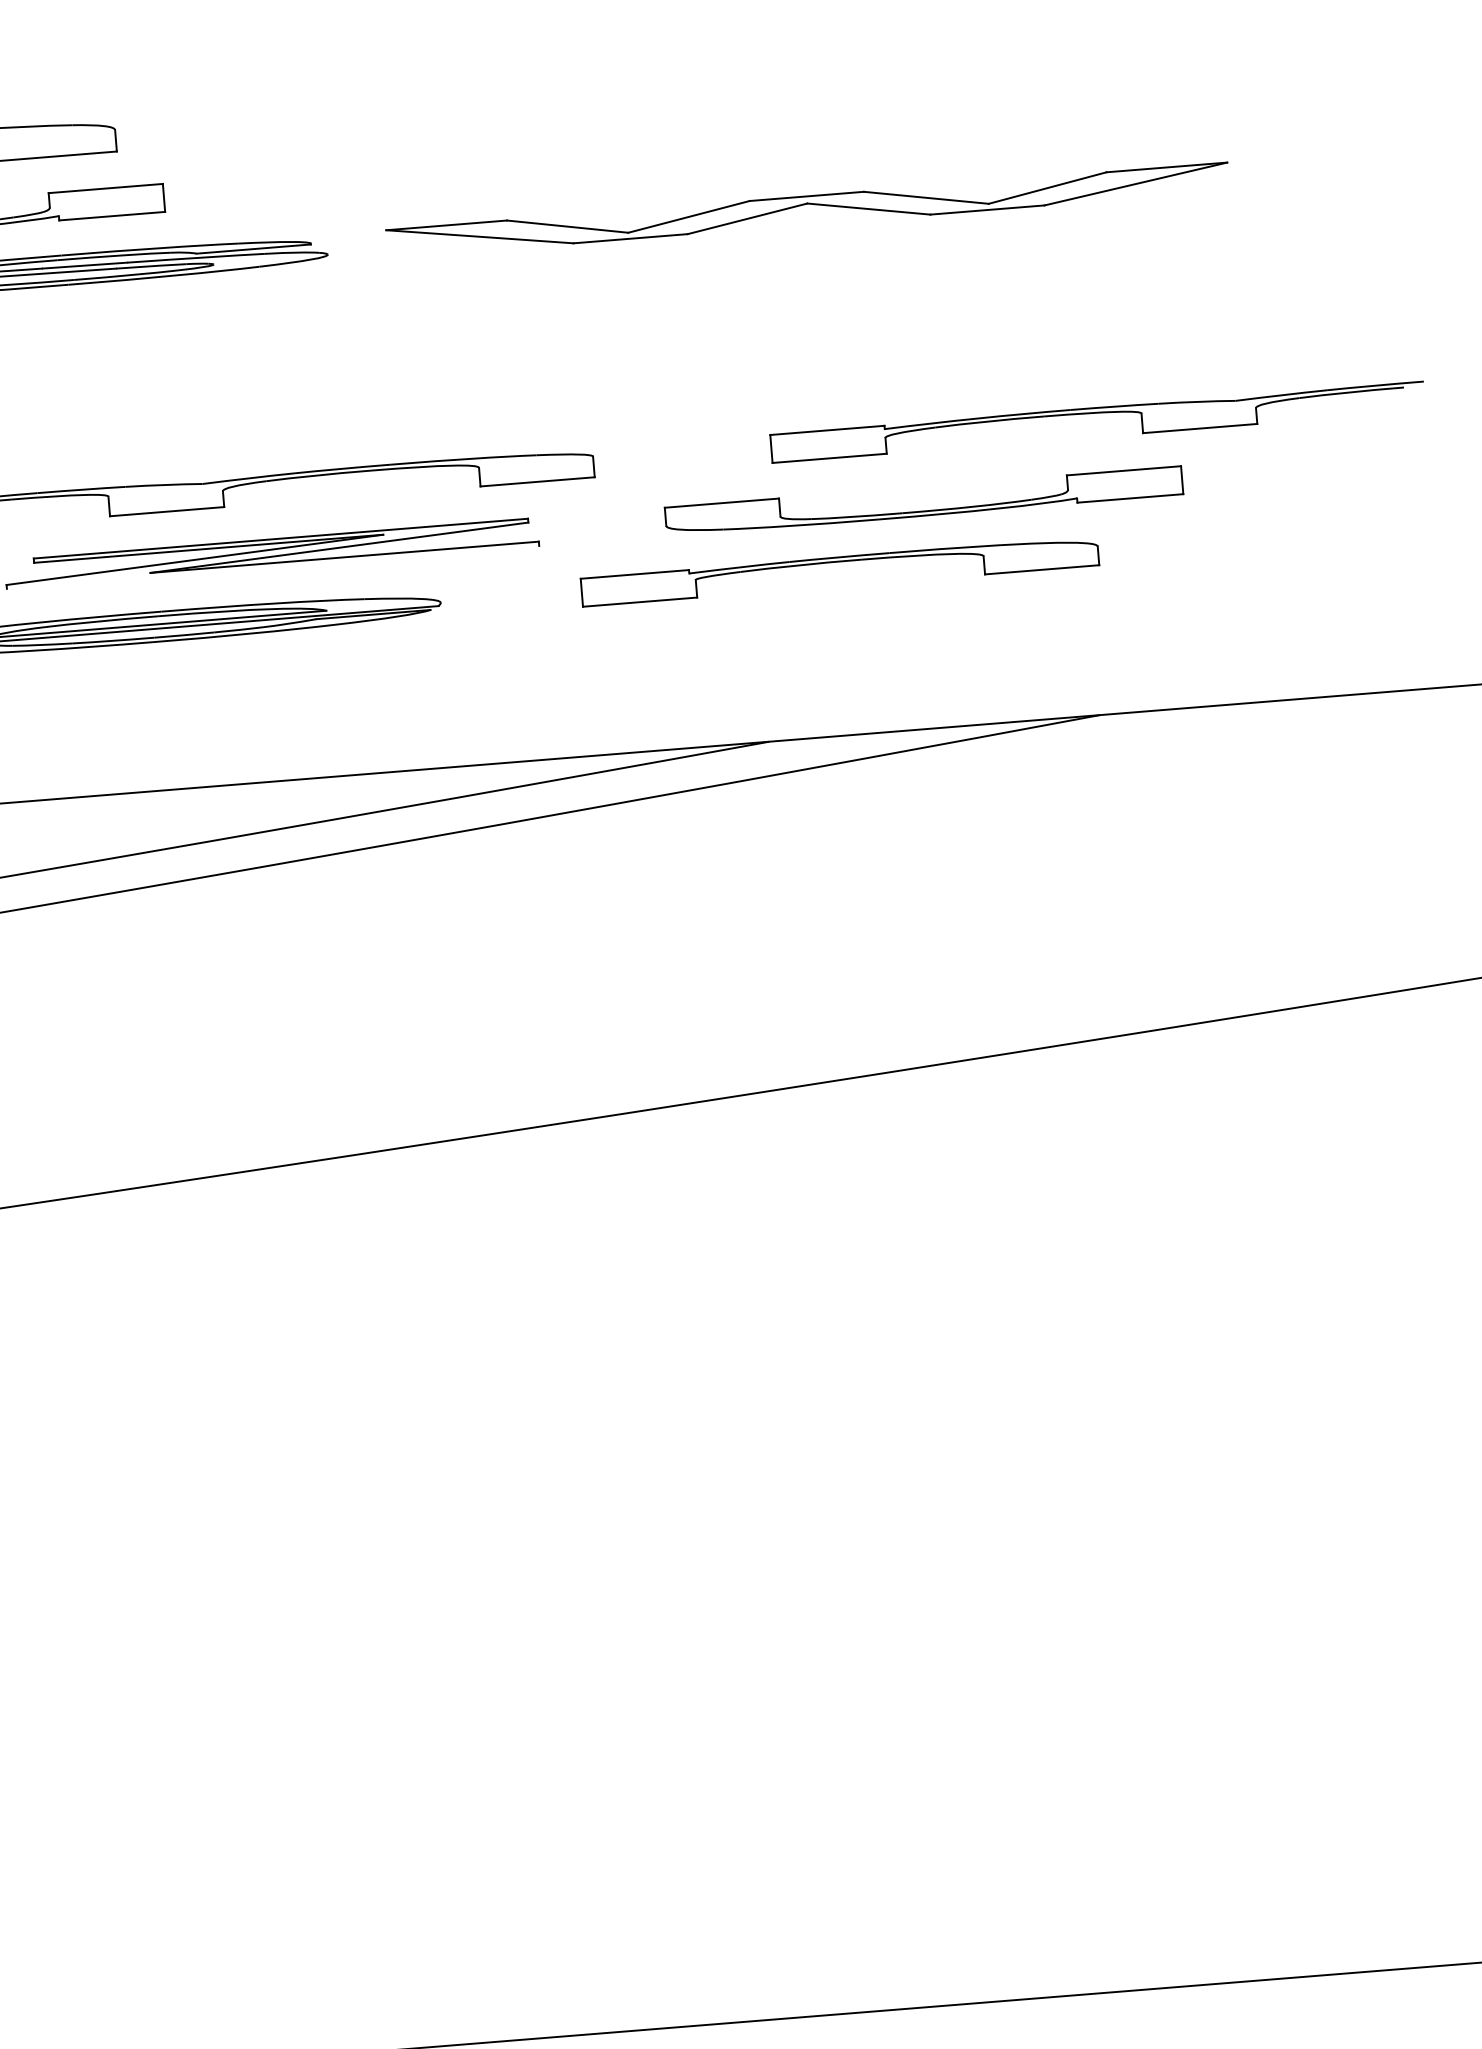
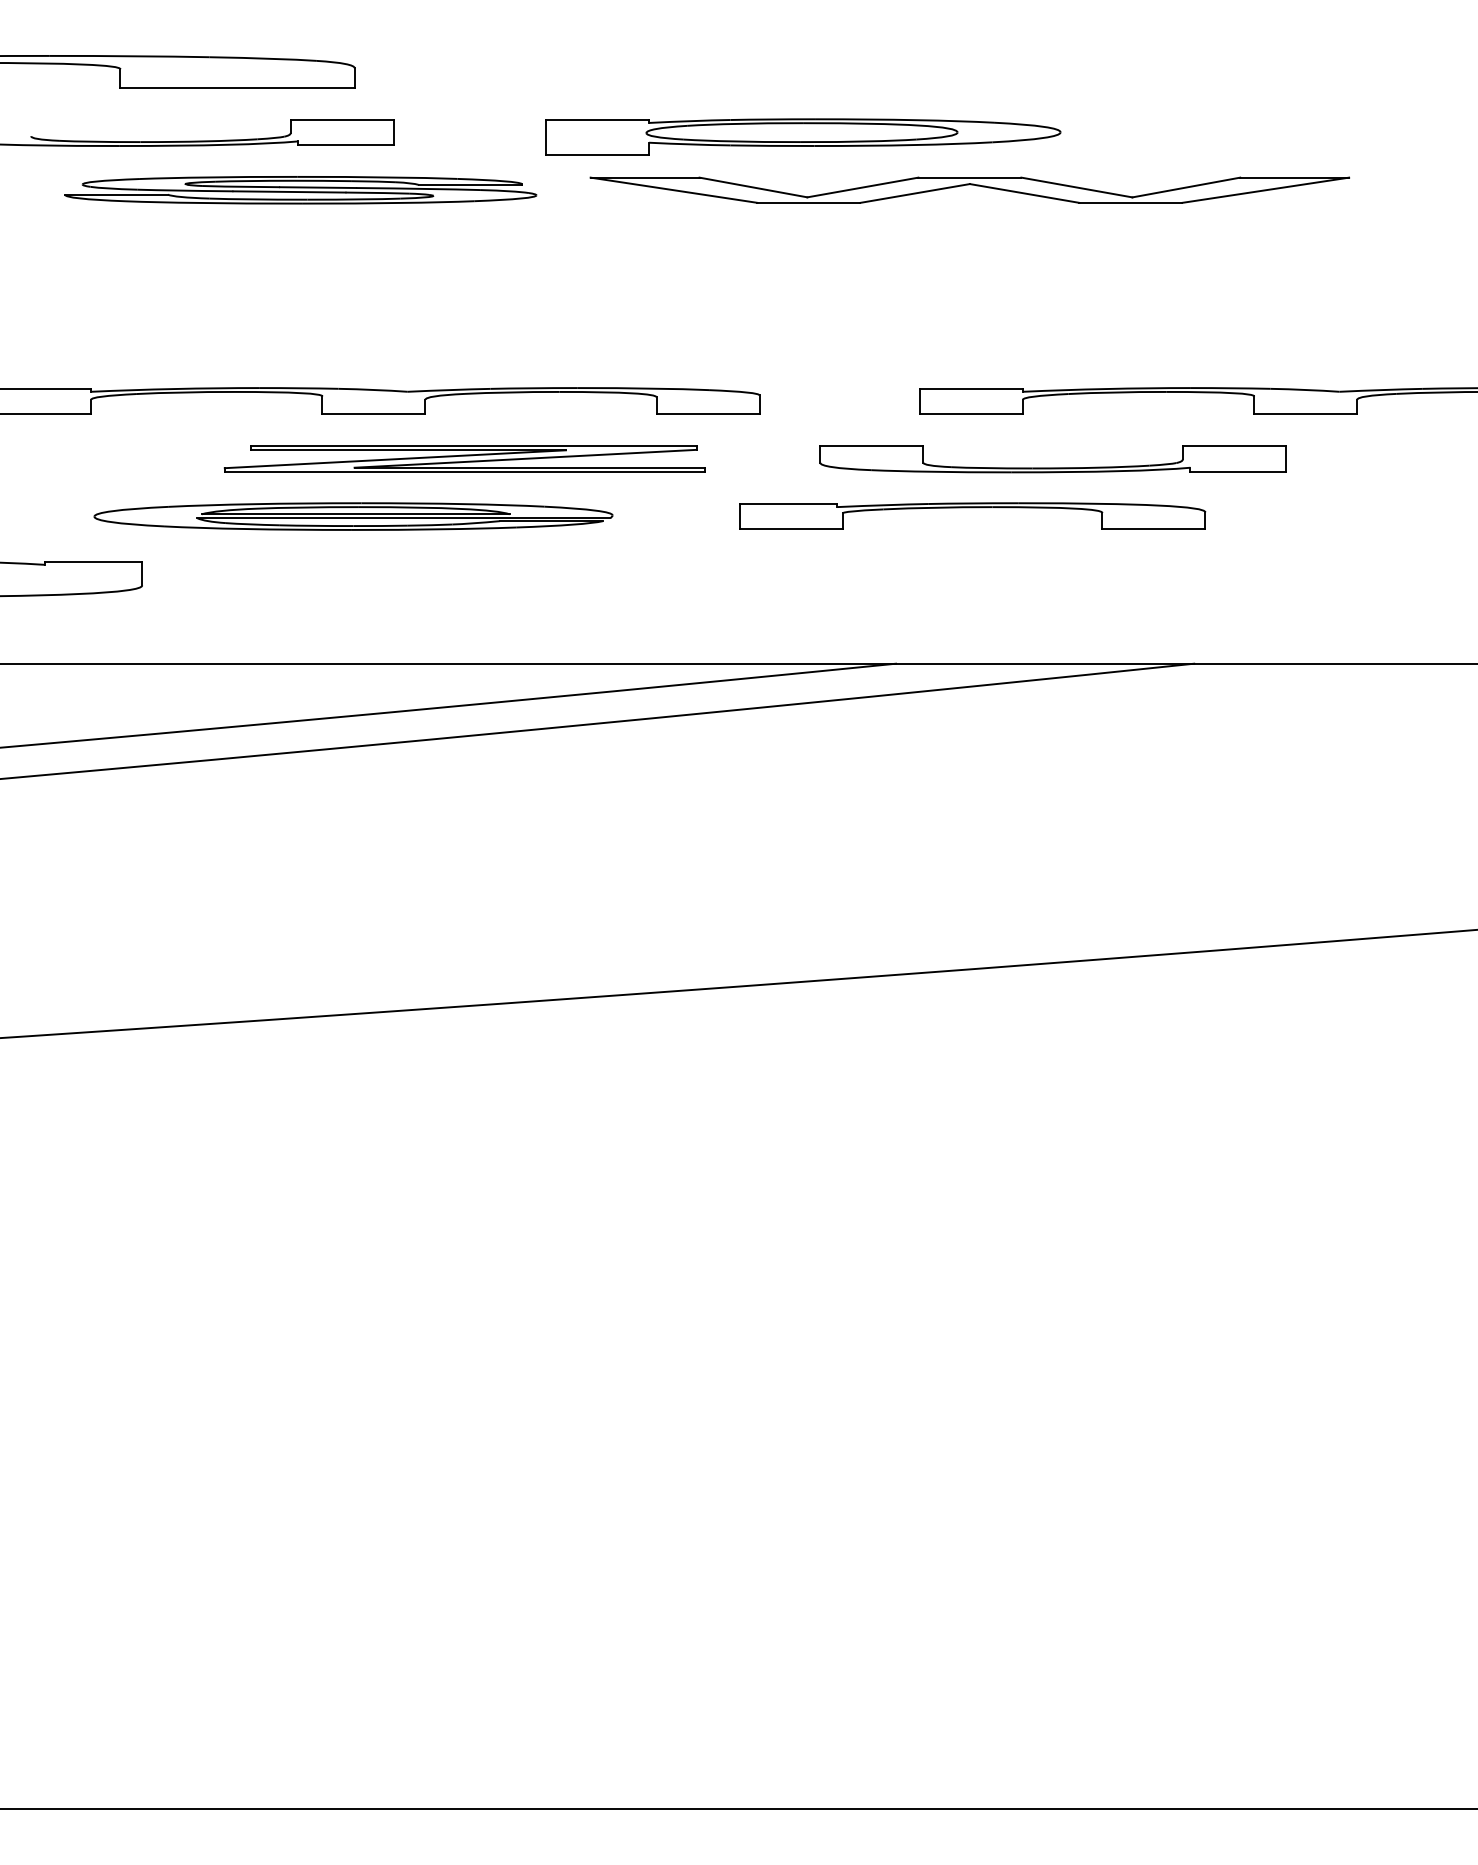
part: (618, 165) -> (803, 136), added
line: (272, 567) -> (464, 471), added

